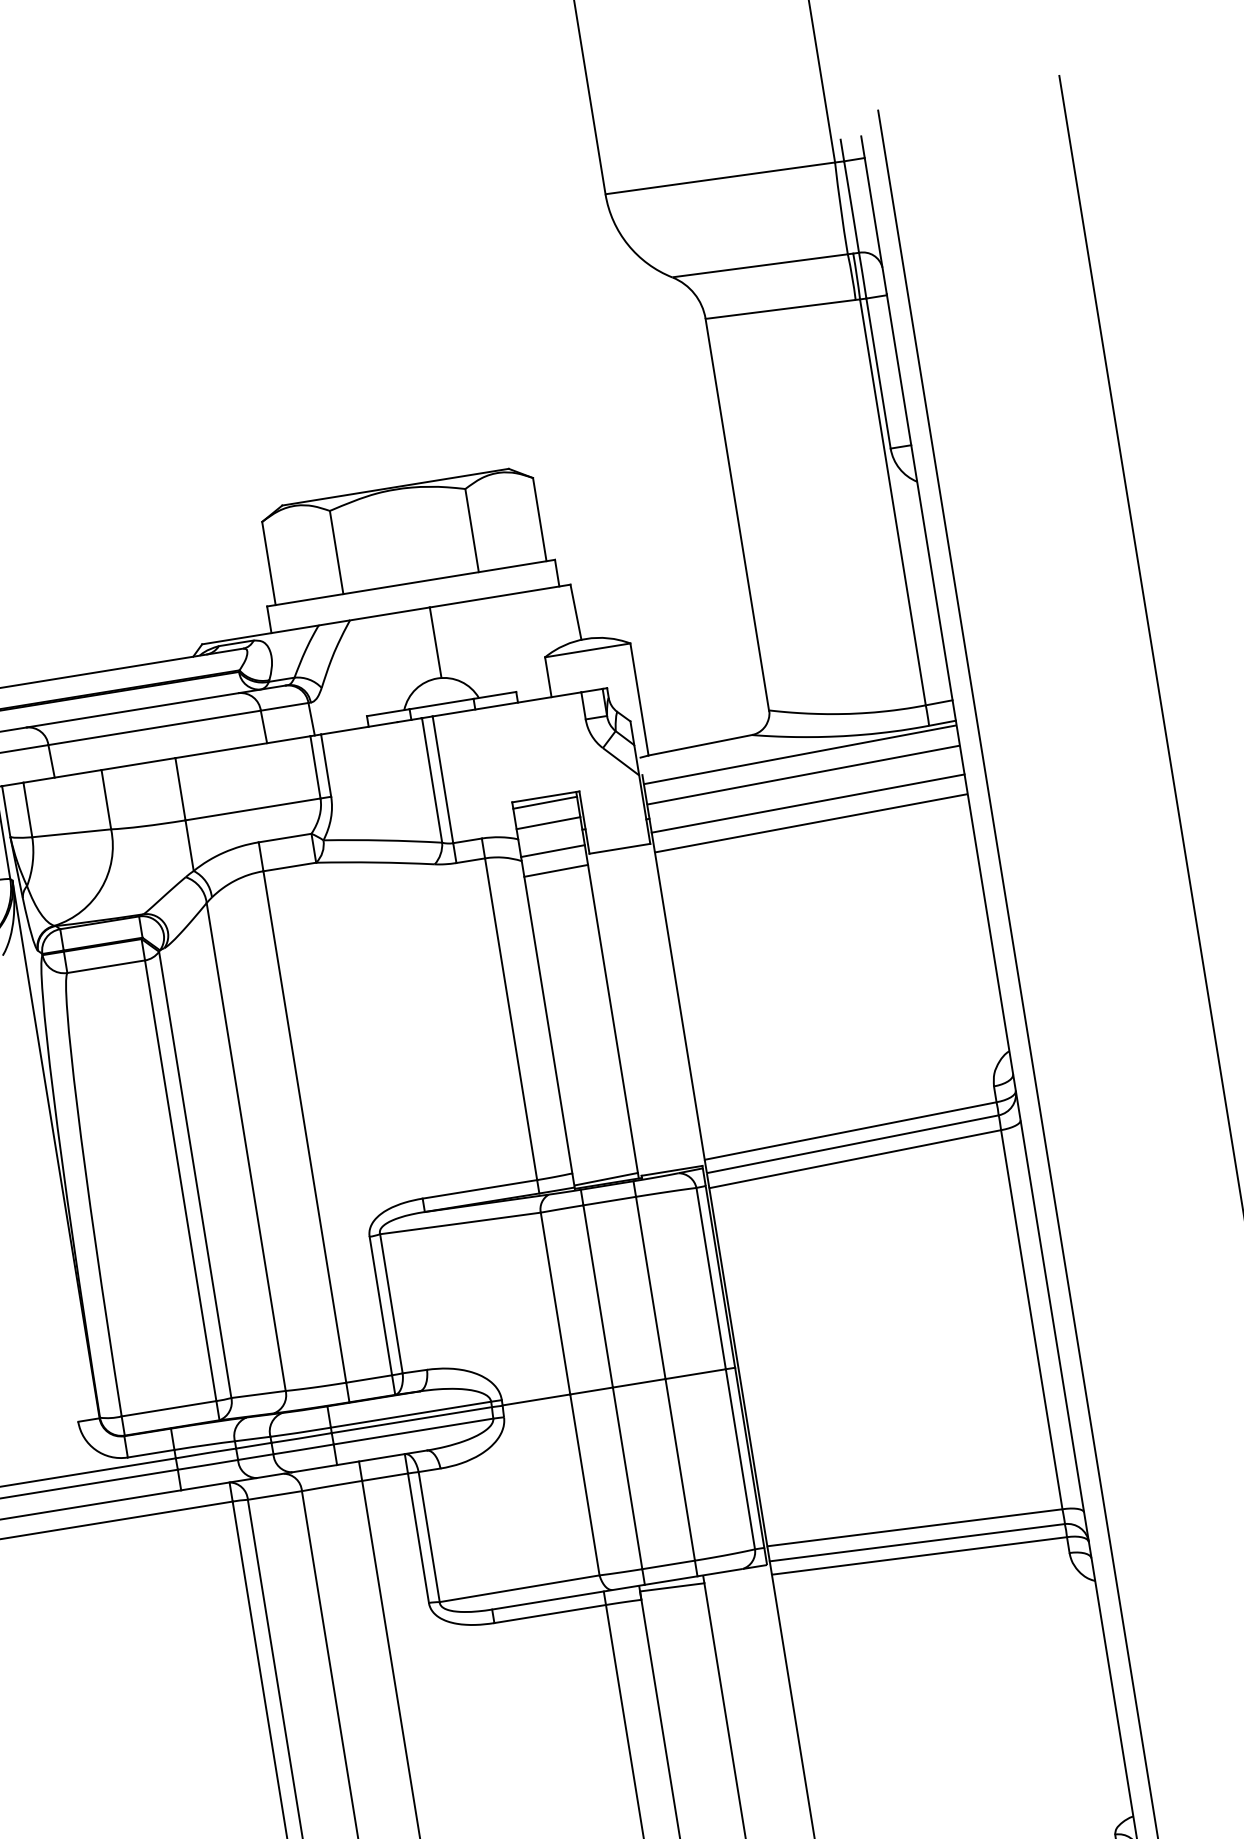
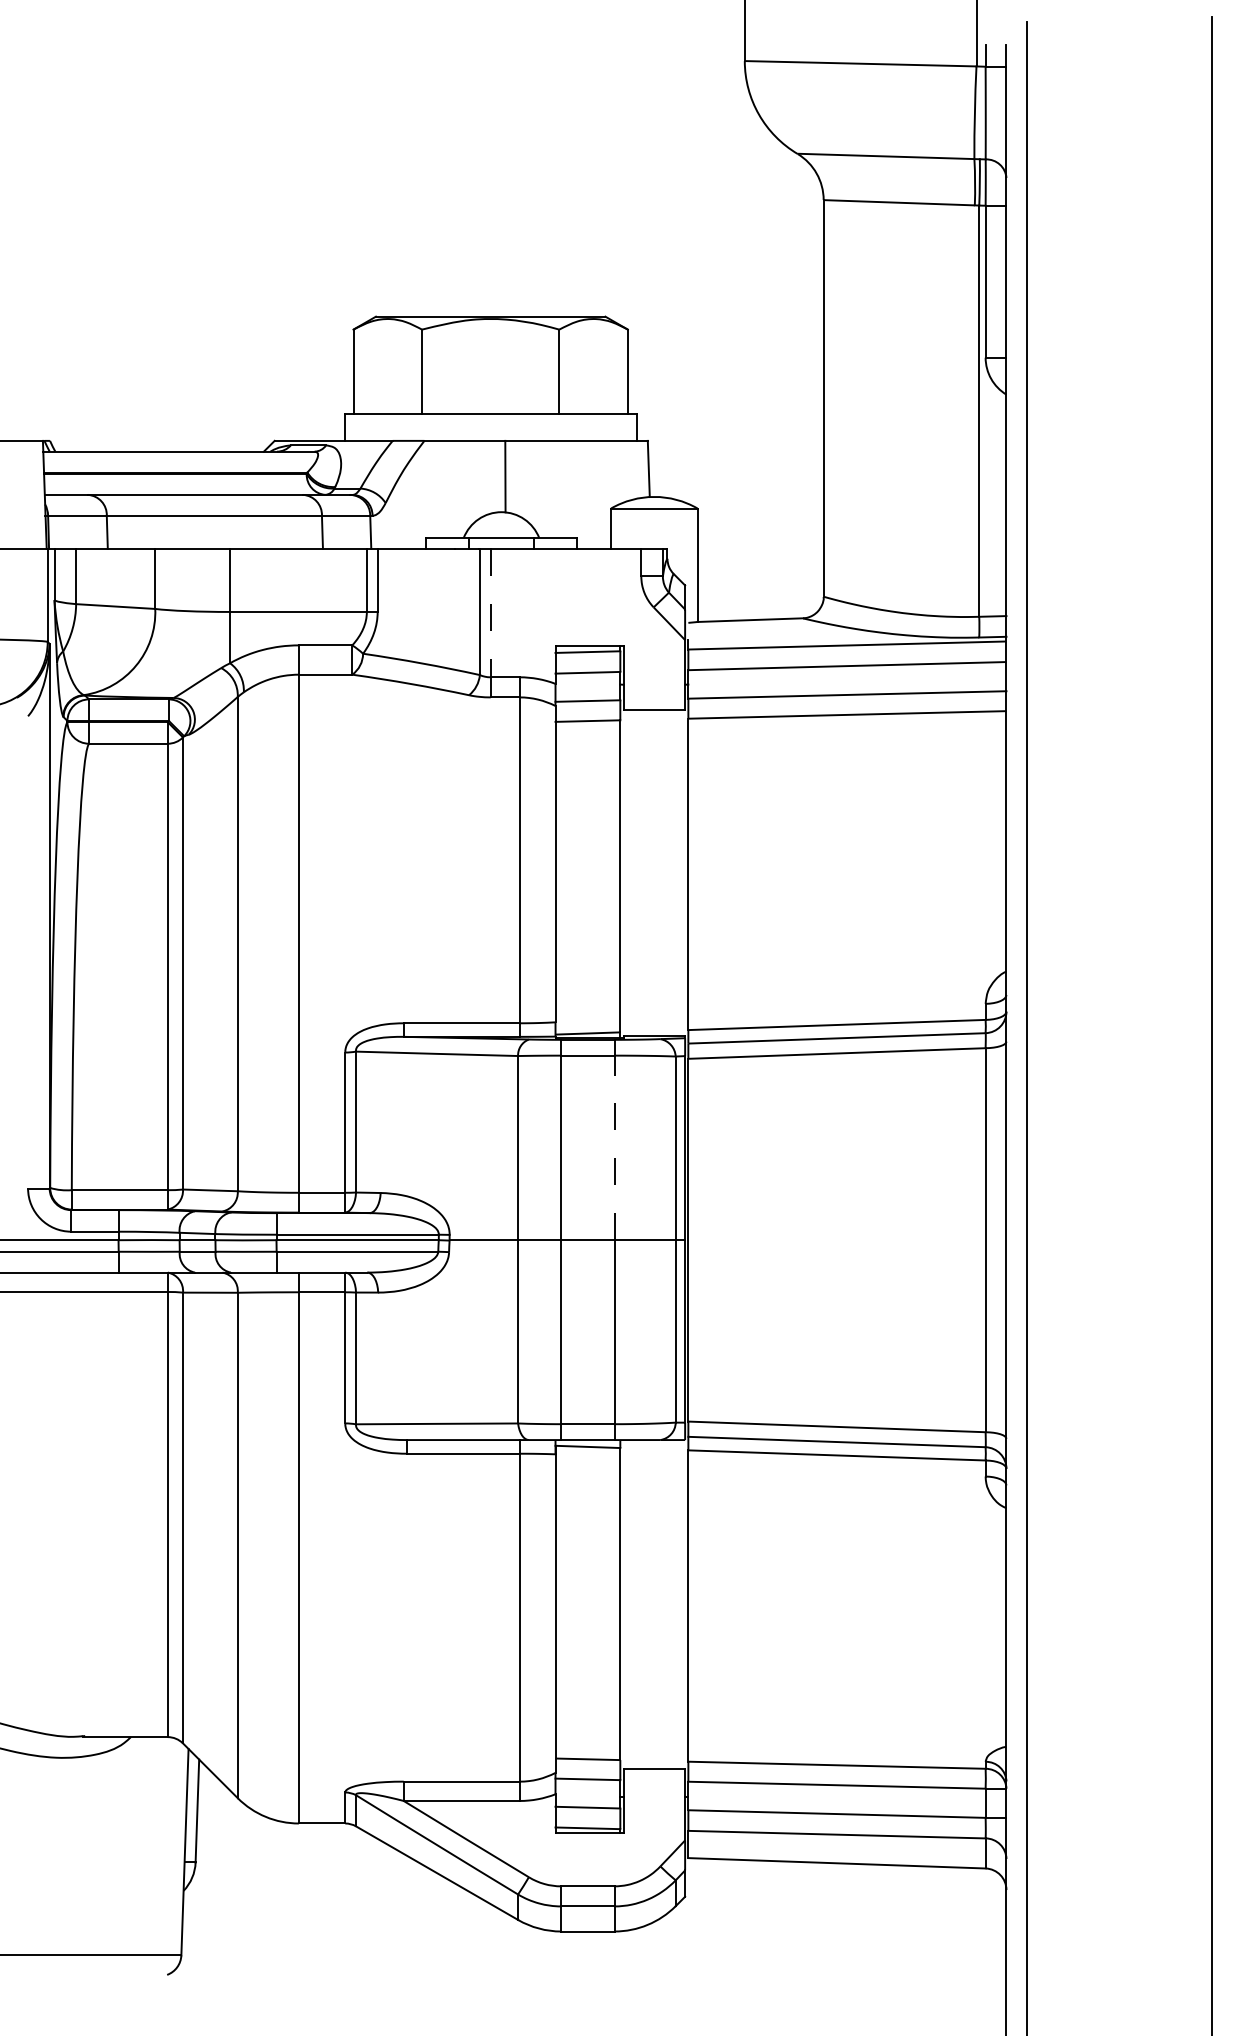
line: (442, 780) -> (490, 613), solid -> dashed
line: (650, 1287) -> (614, 1147), solid -> dashed

